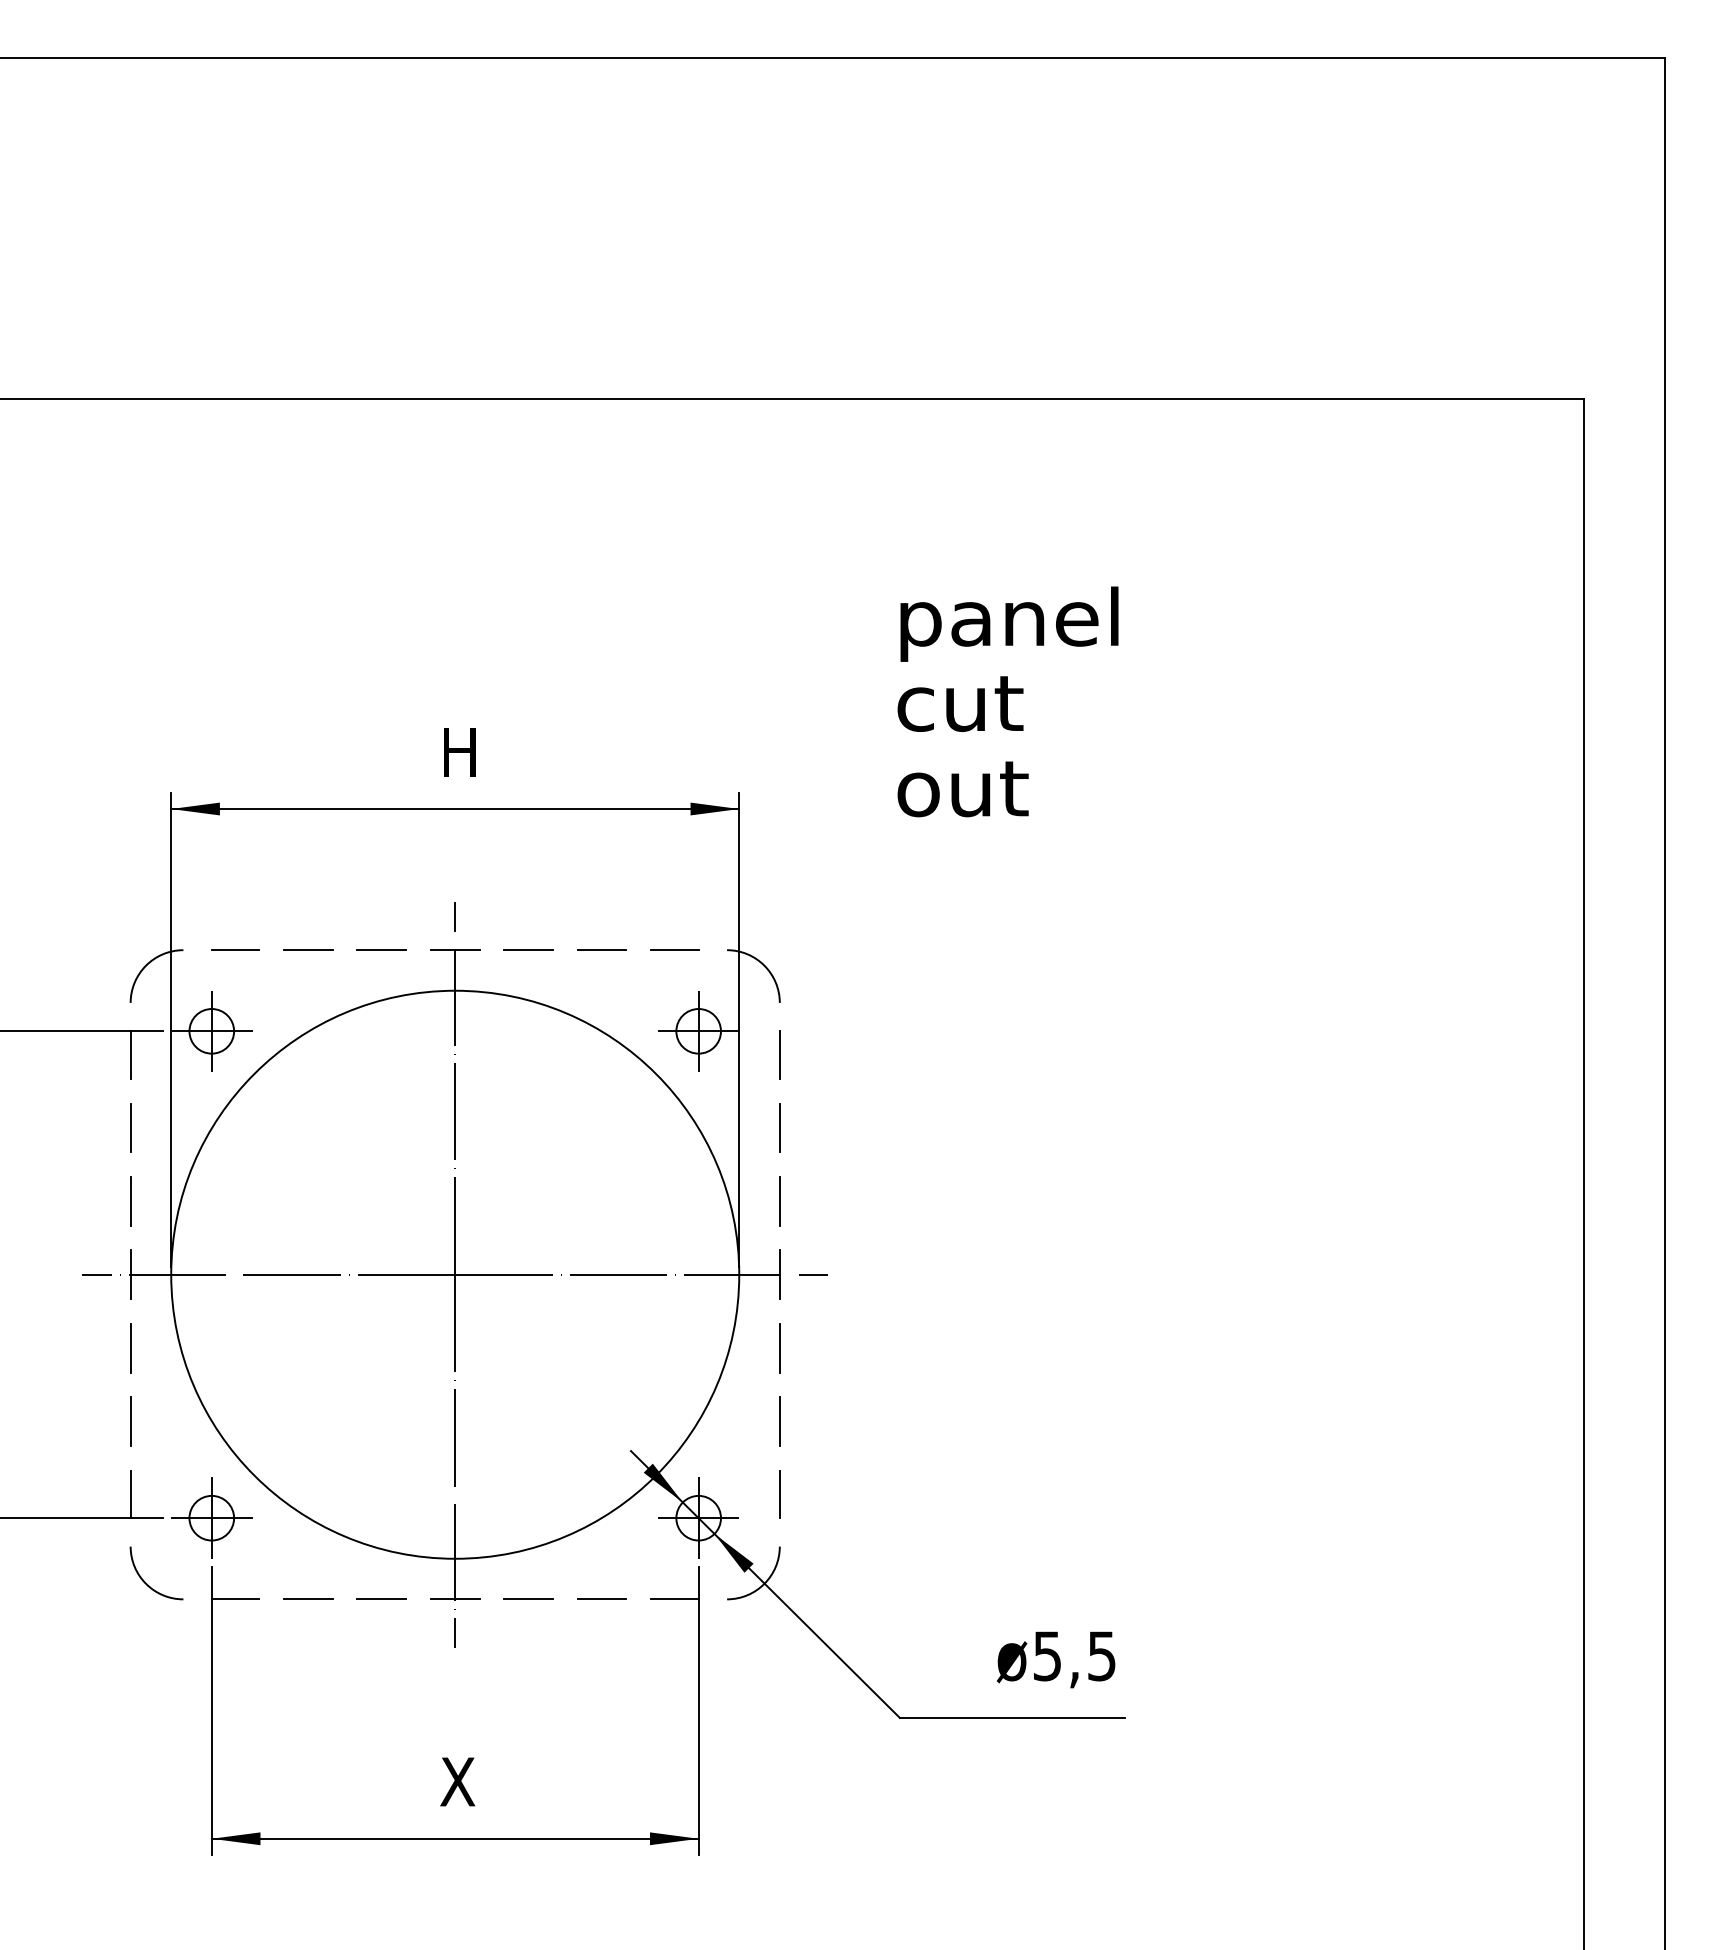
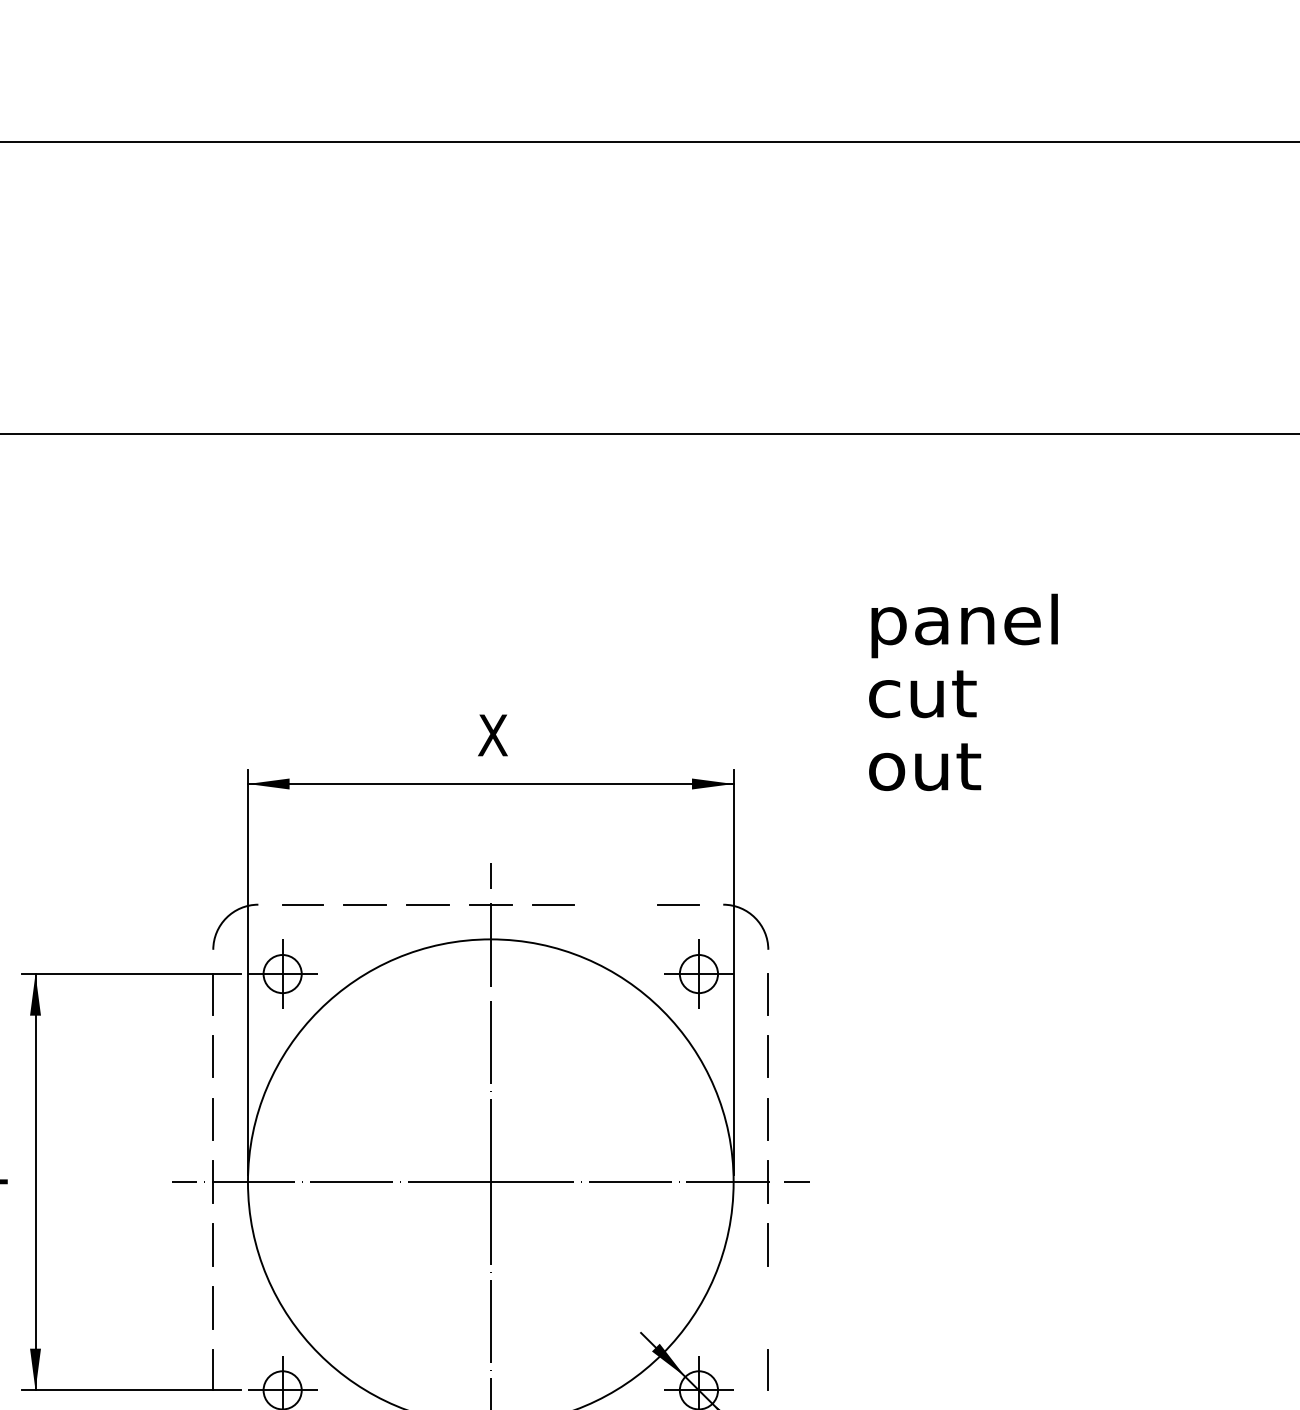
text: (457, 751) -> (492, 734), H -> X
line: (601, 950) -> (615, 904), removed
line: (779, 1421) -> (768, 1307), removed

